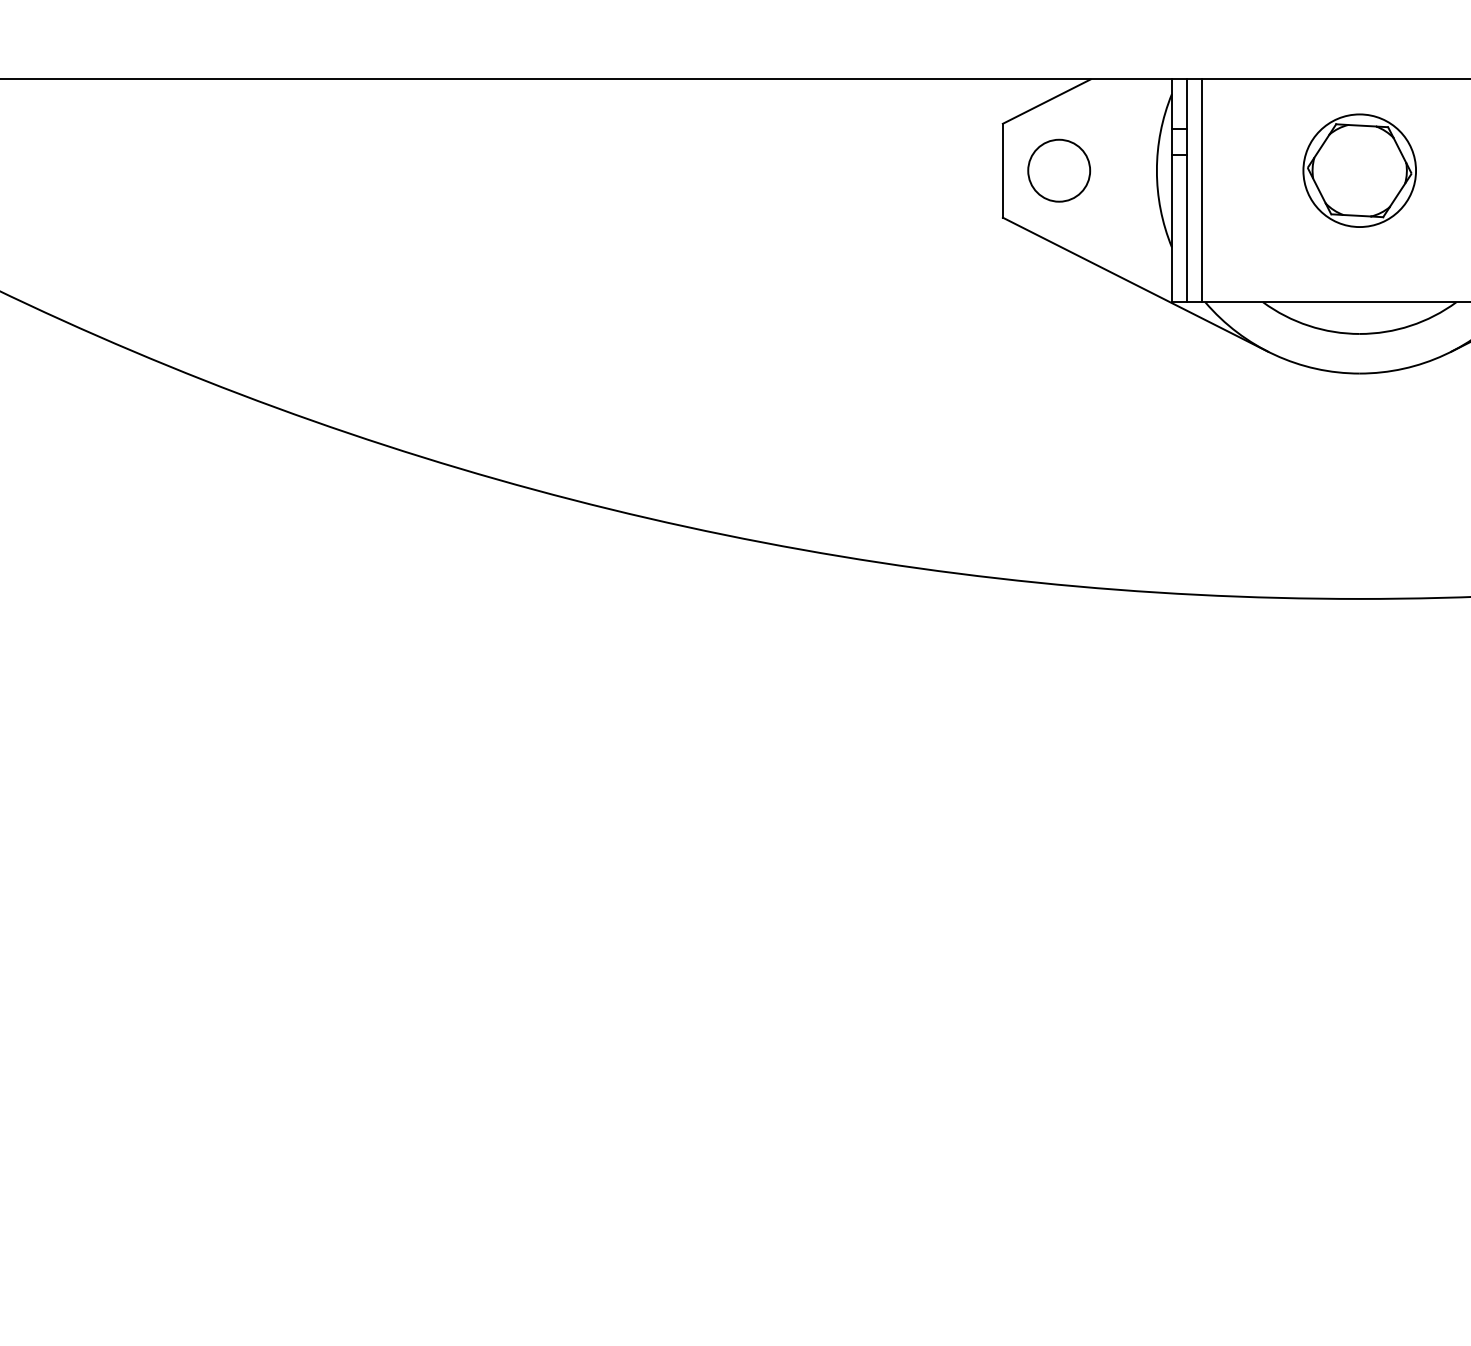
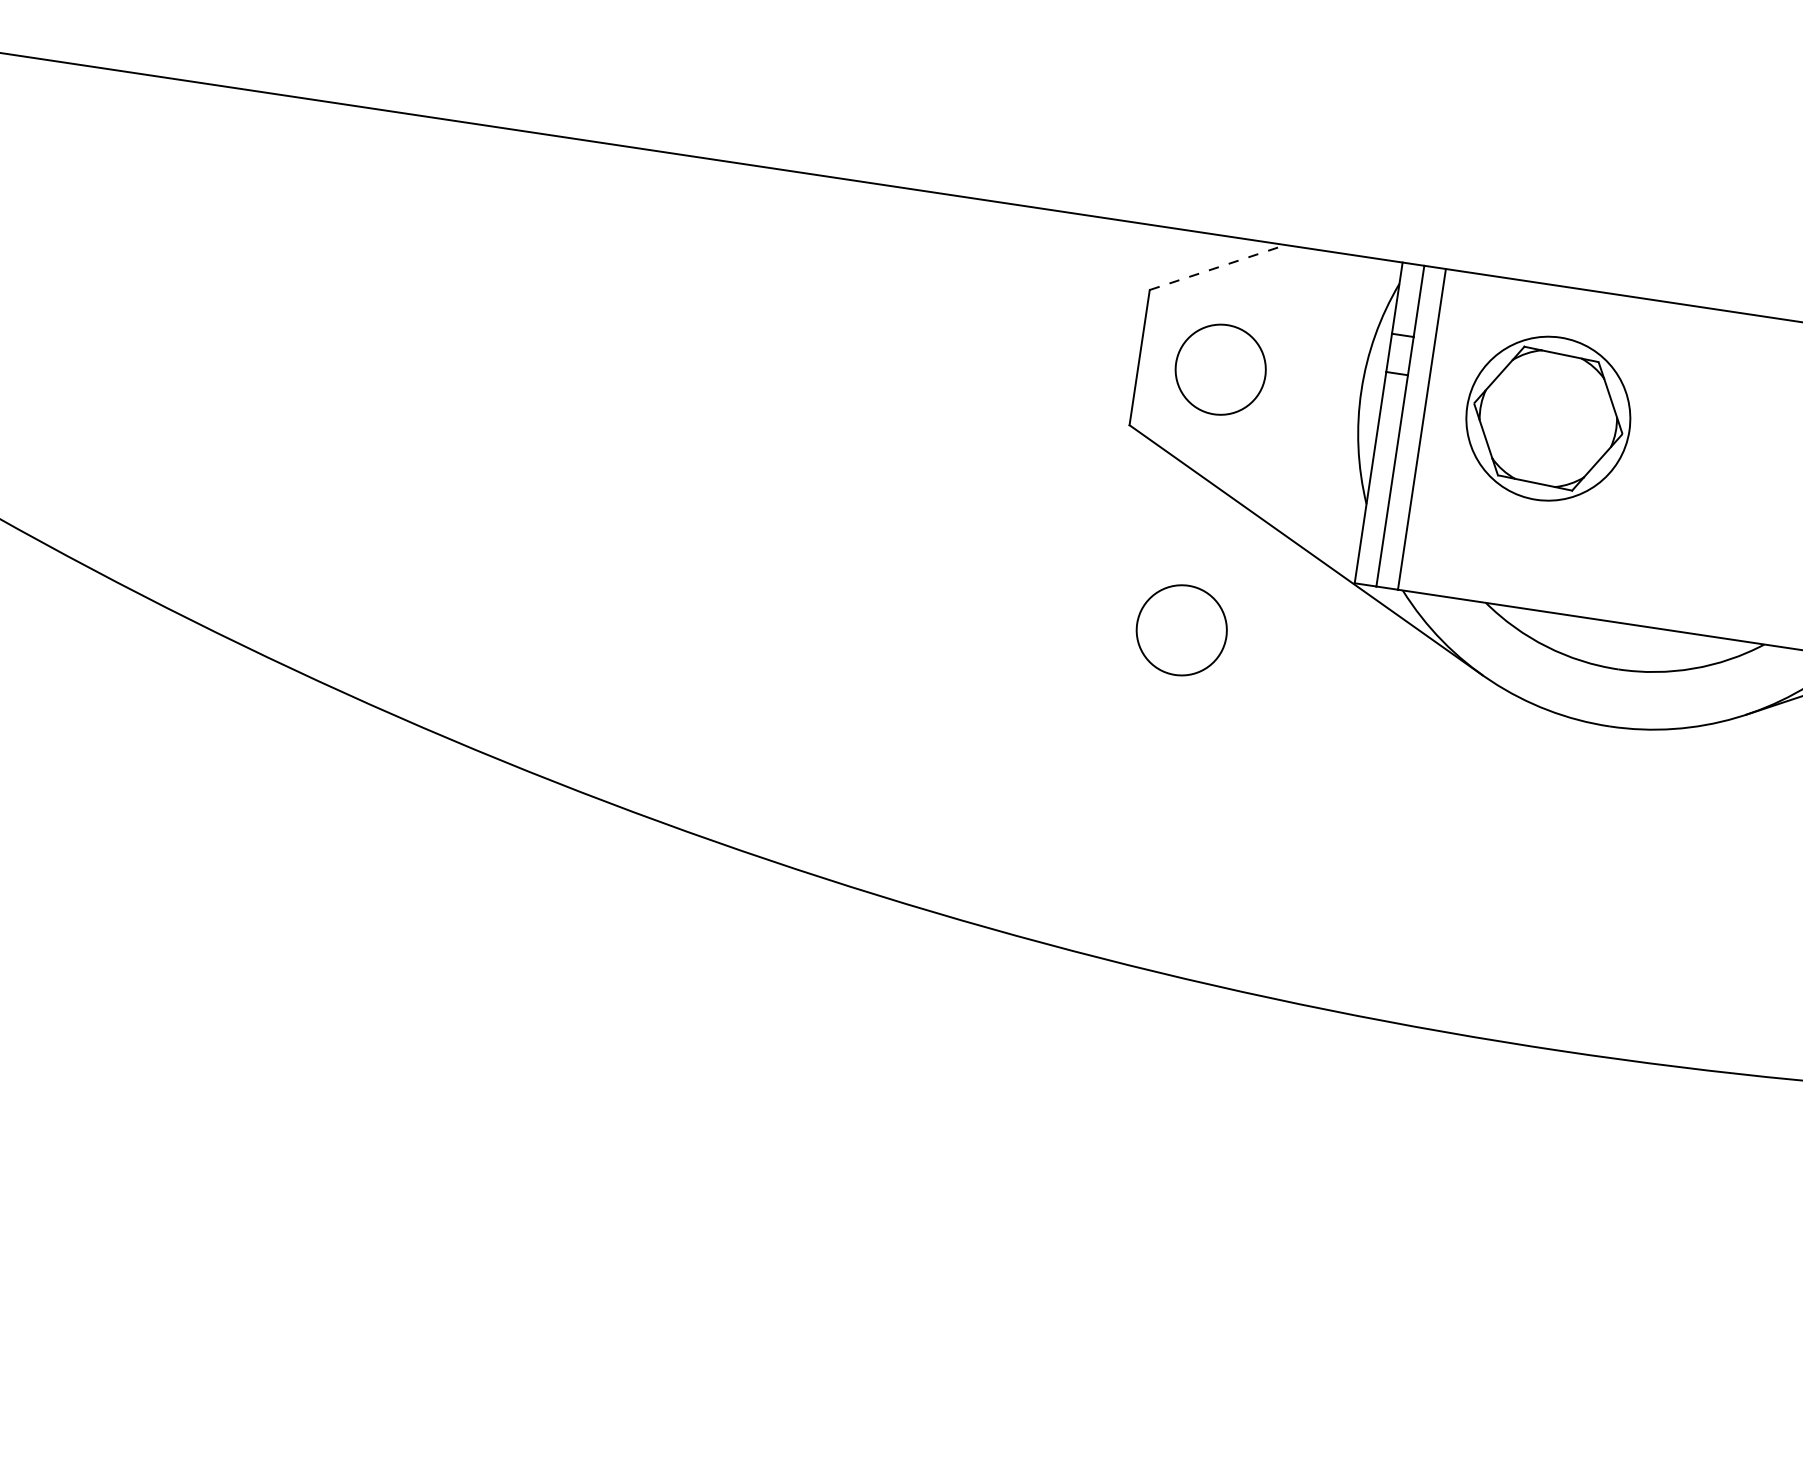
line: (1047, 101) -> (1218, 267), solid -> dashed
part: (1359, 170) -> (1548, 418), moved
circle: (1059, 351) -> (1182, 630), added

